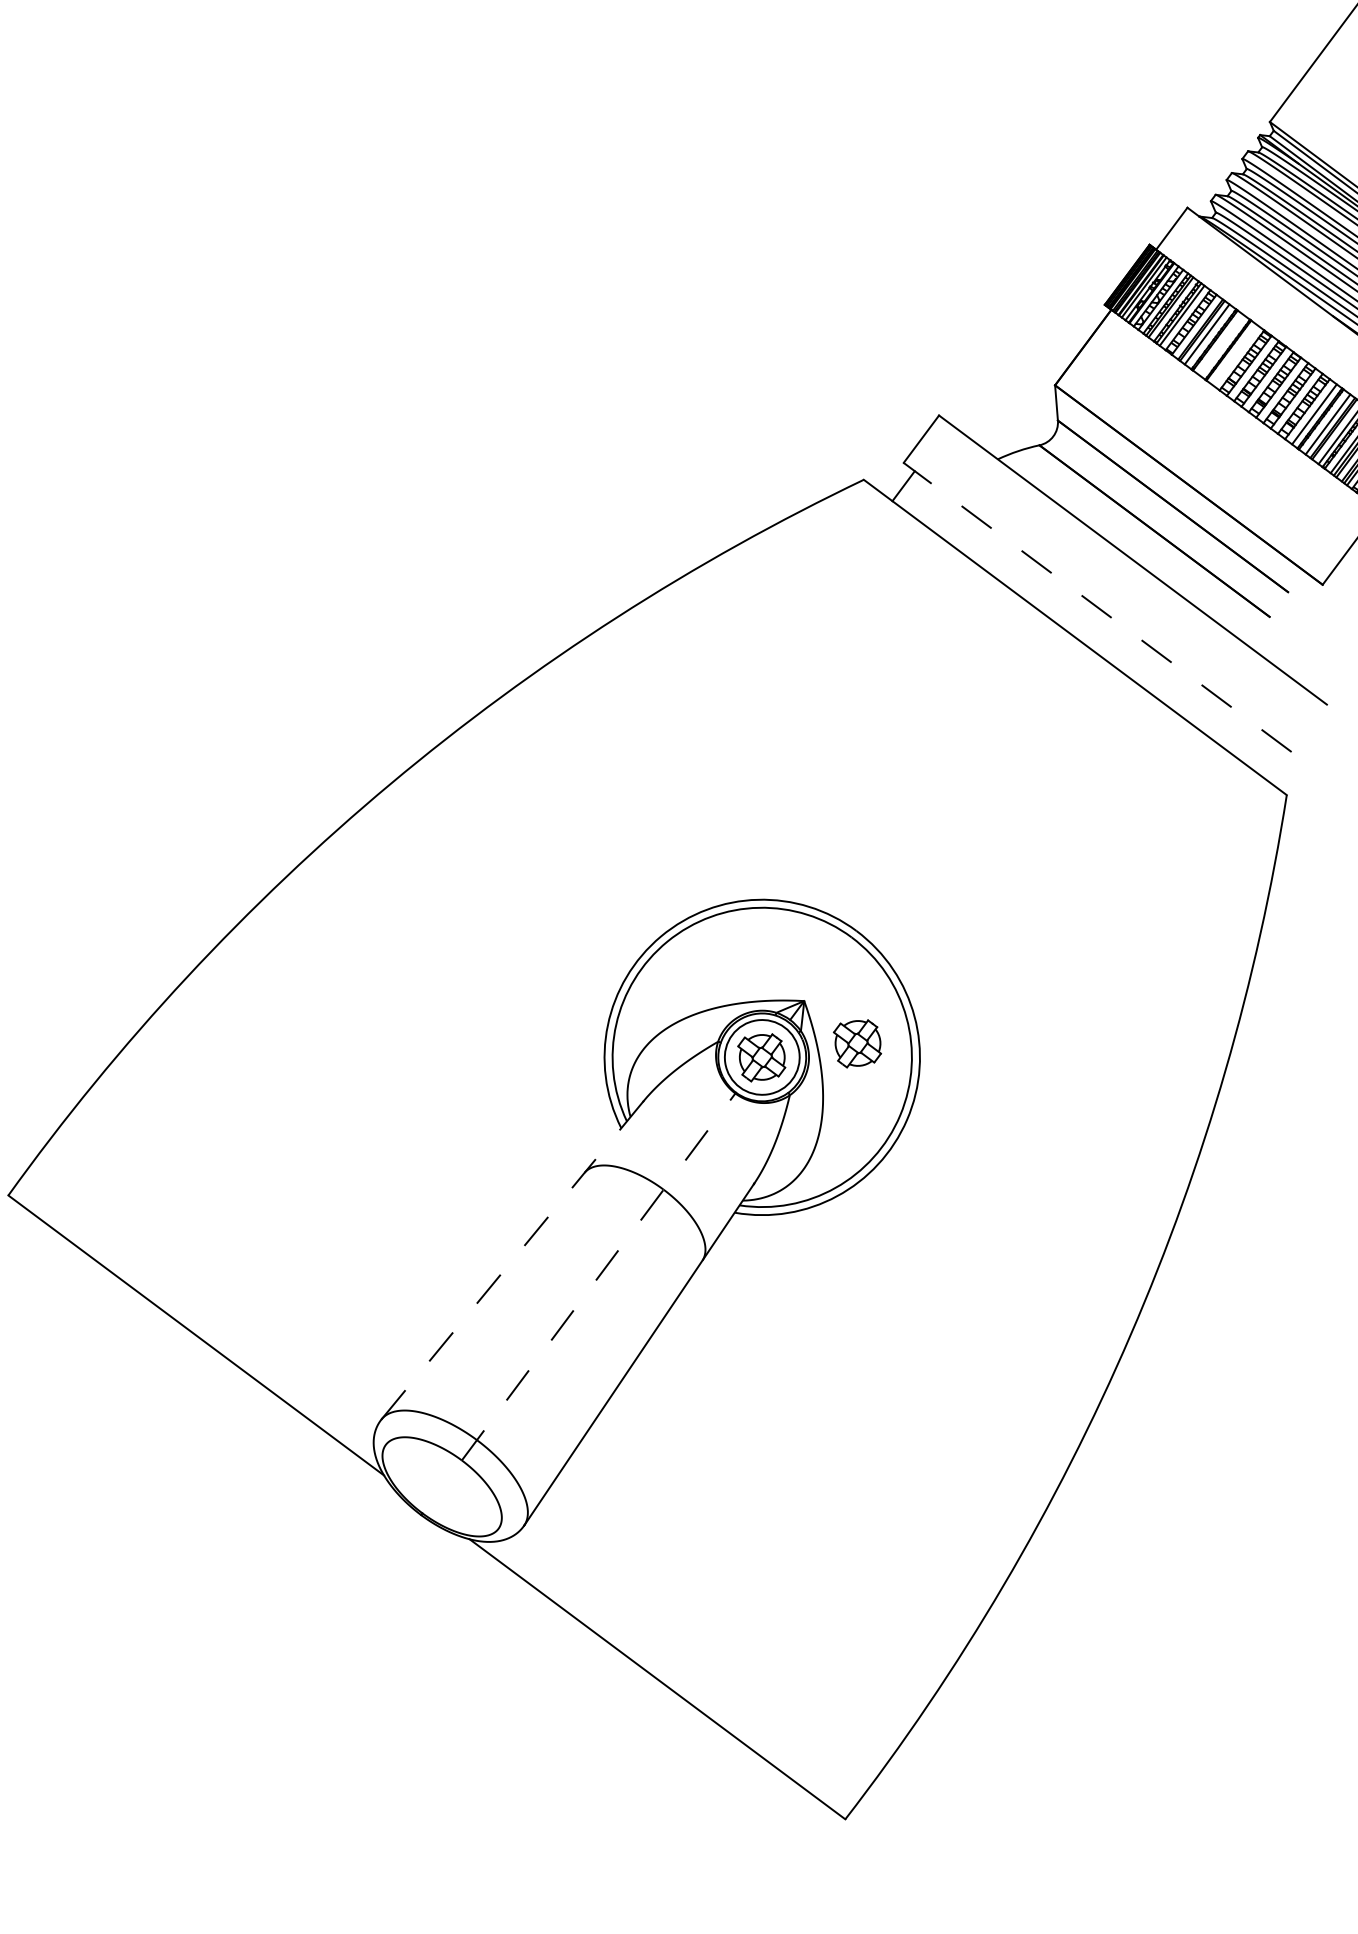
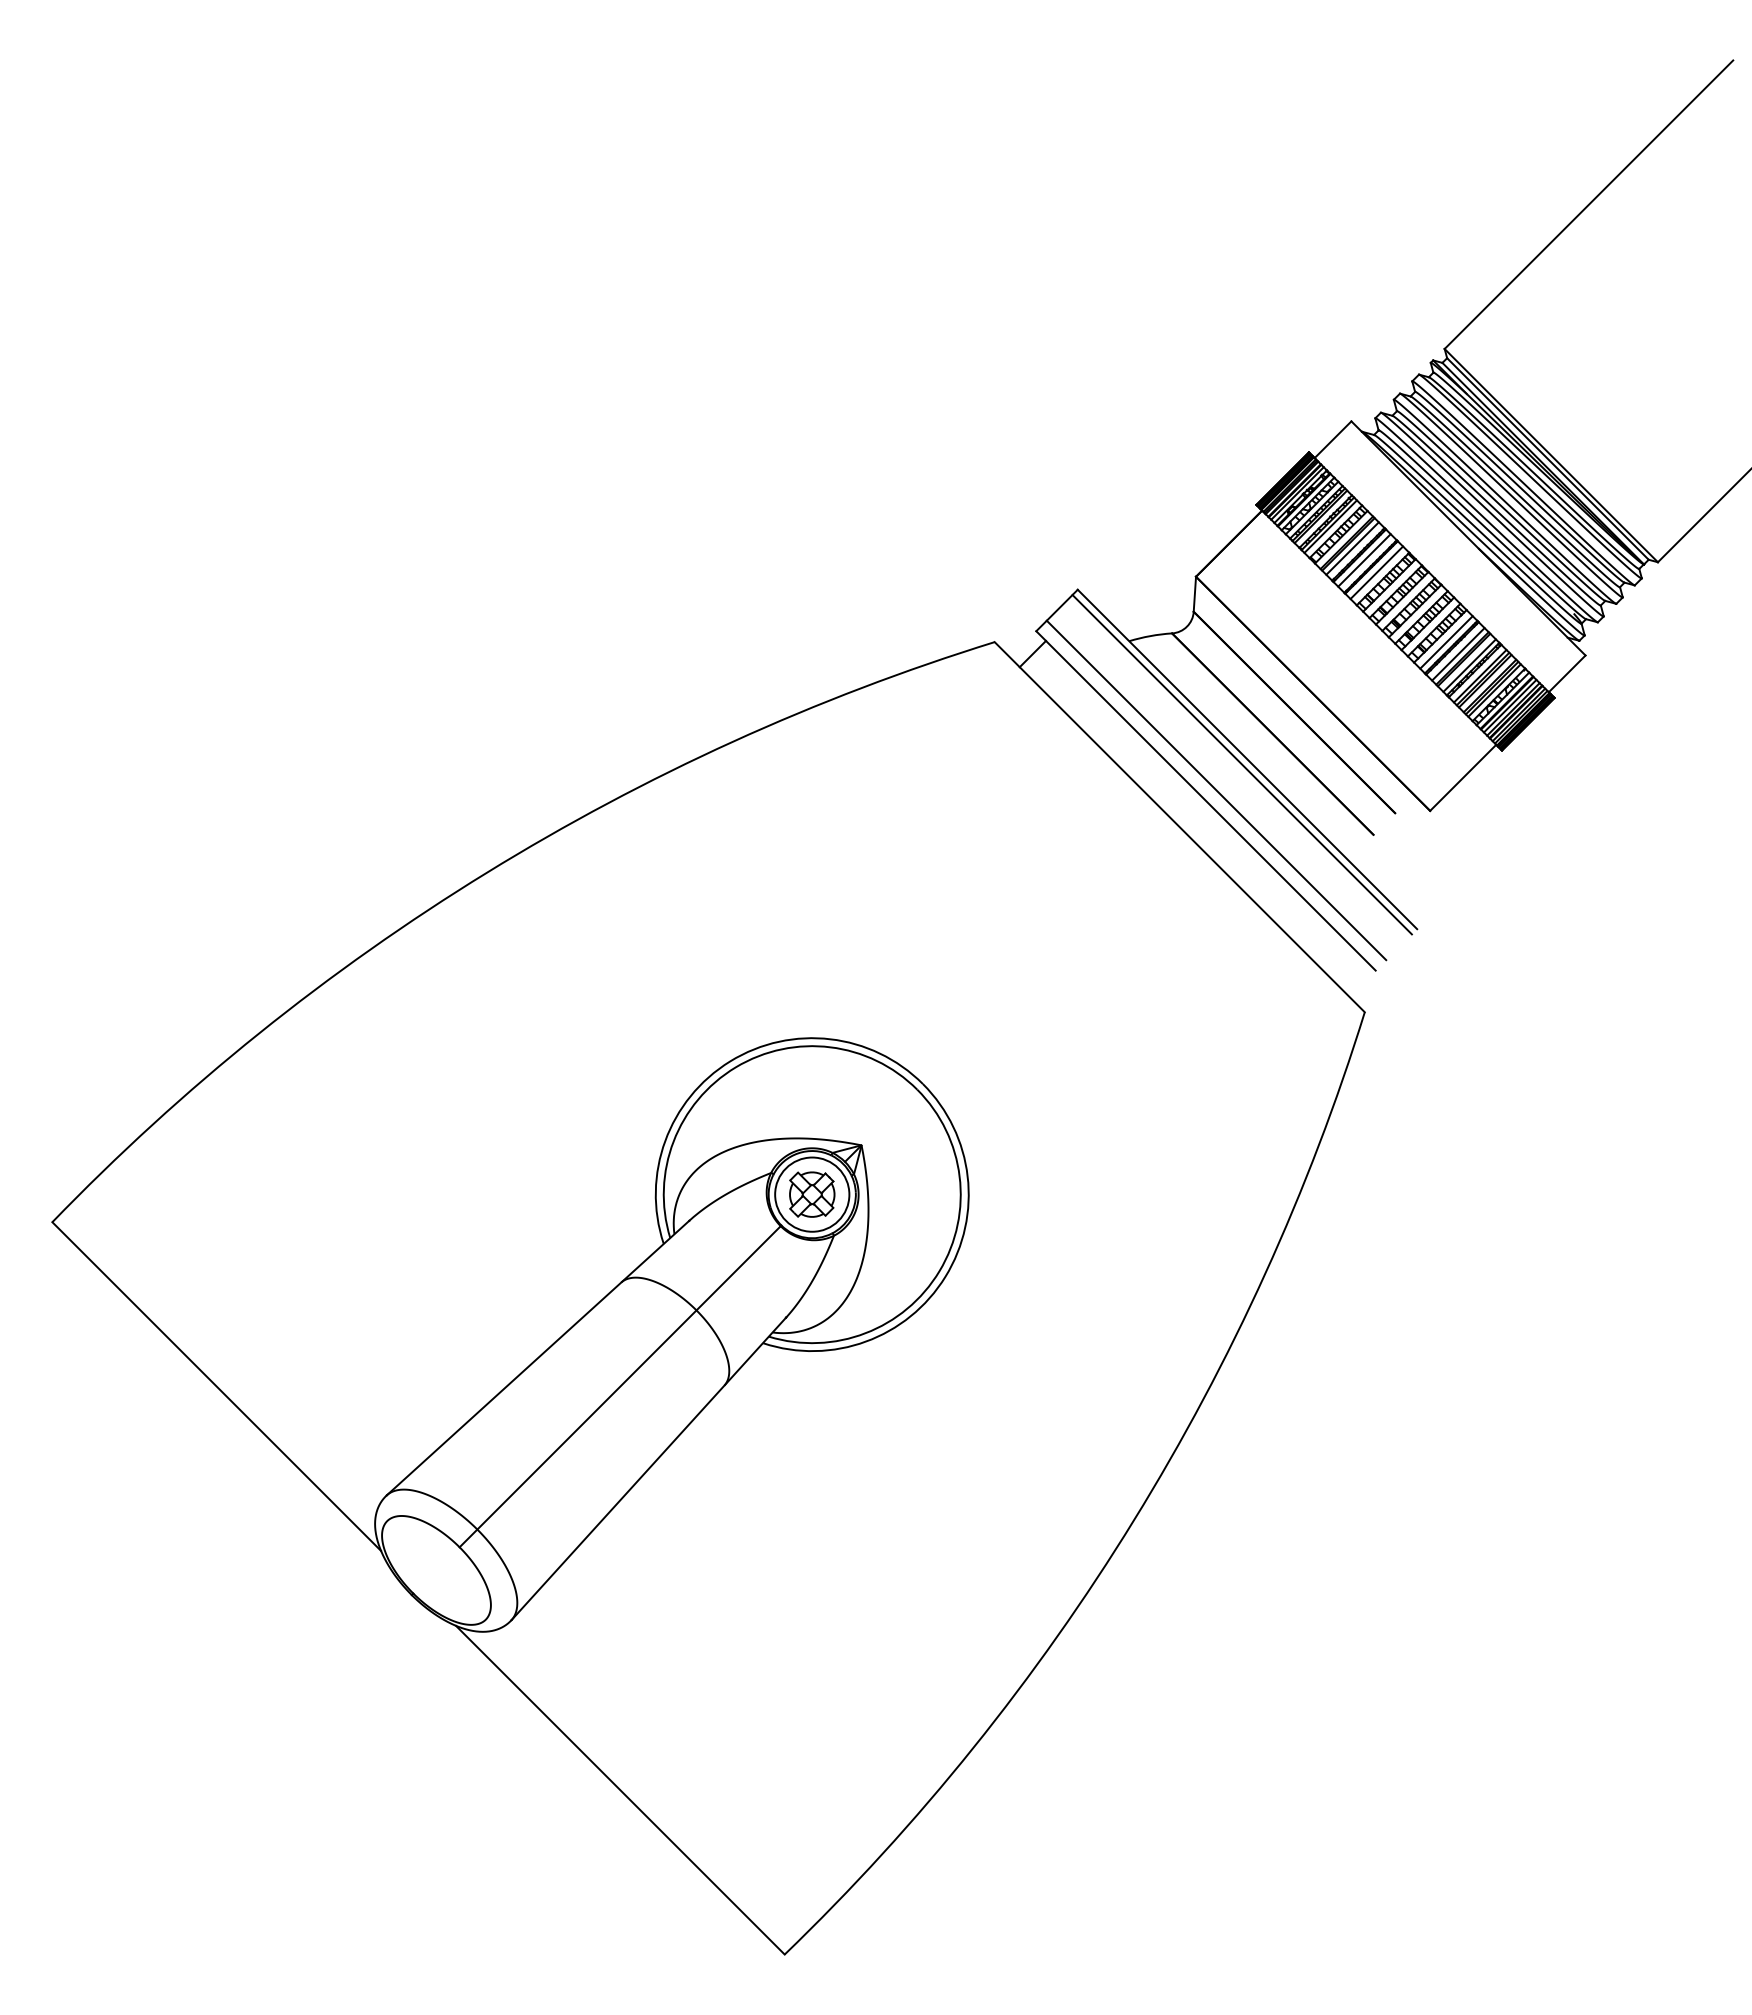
line: (1220, 344) -> (1364, 560), added
line: (1234, 354) -> (1376, 572), added
line: (1127, 565) -> (1241, 764), added
line: (1106, 595) -> (1216, 790), added
line: (1098, 606) -> (1206, 800), dashed -> solid
part: (858, 1043) -> (908, 1194), removed
line: (512, 1260) -> (537, 1358), dashed -> solid
line: (598, 1276) -> (620, 1386), dashed -> solid

